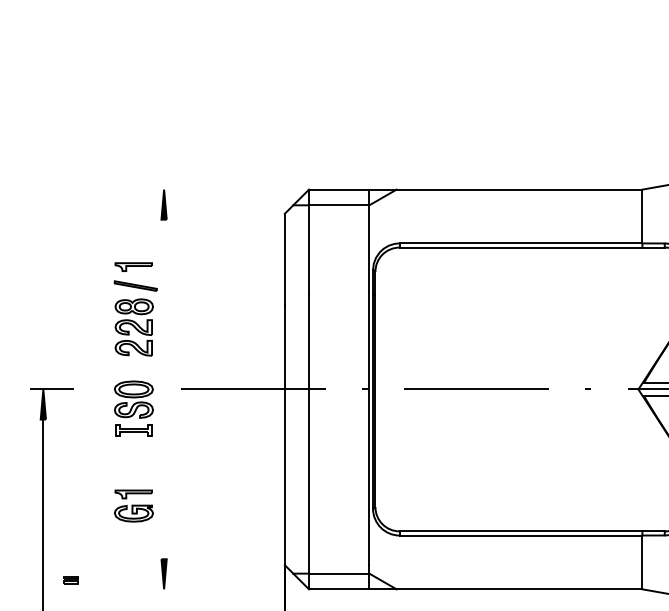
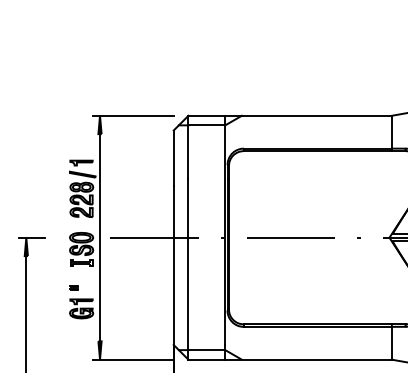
line: (217, 189) -> (132, 115), added
line: (164, 389) -> (100, 237), added
part: (69, 579) -> (73, 287), moved
line: (217, 588) -> (132, 359), added

